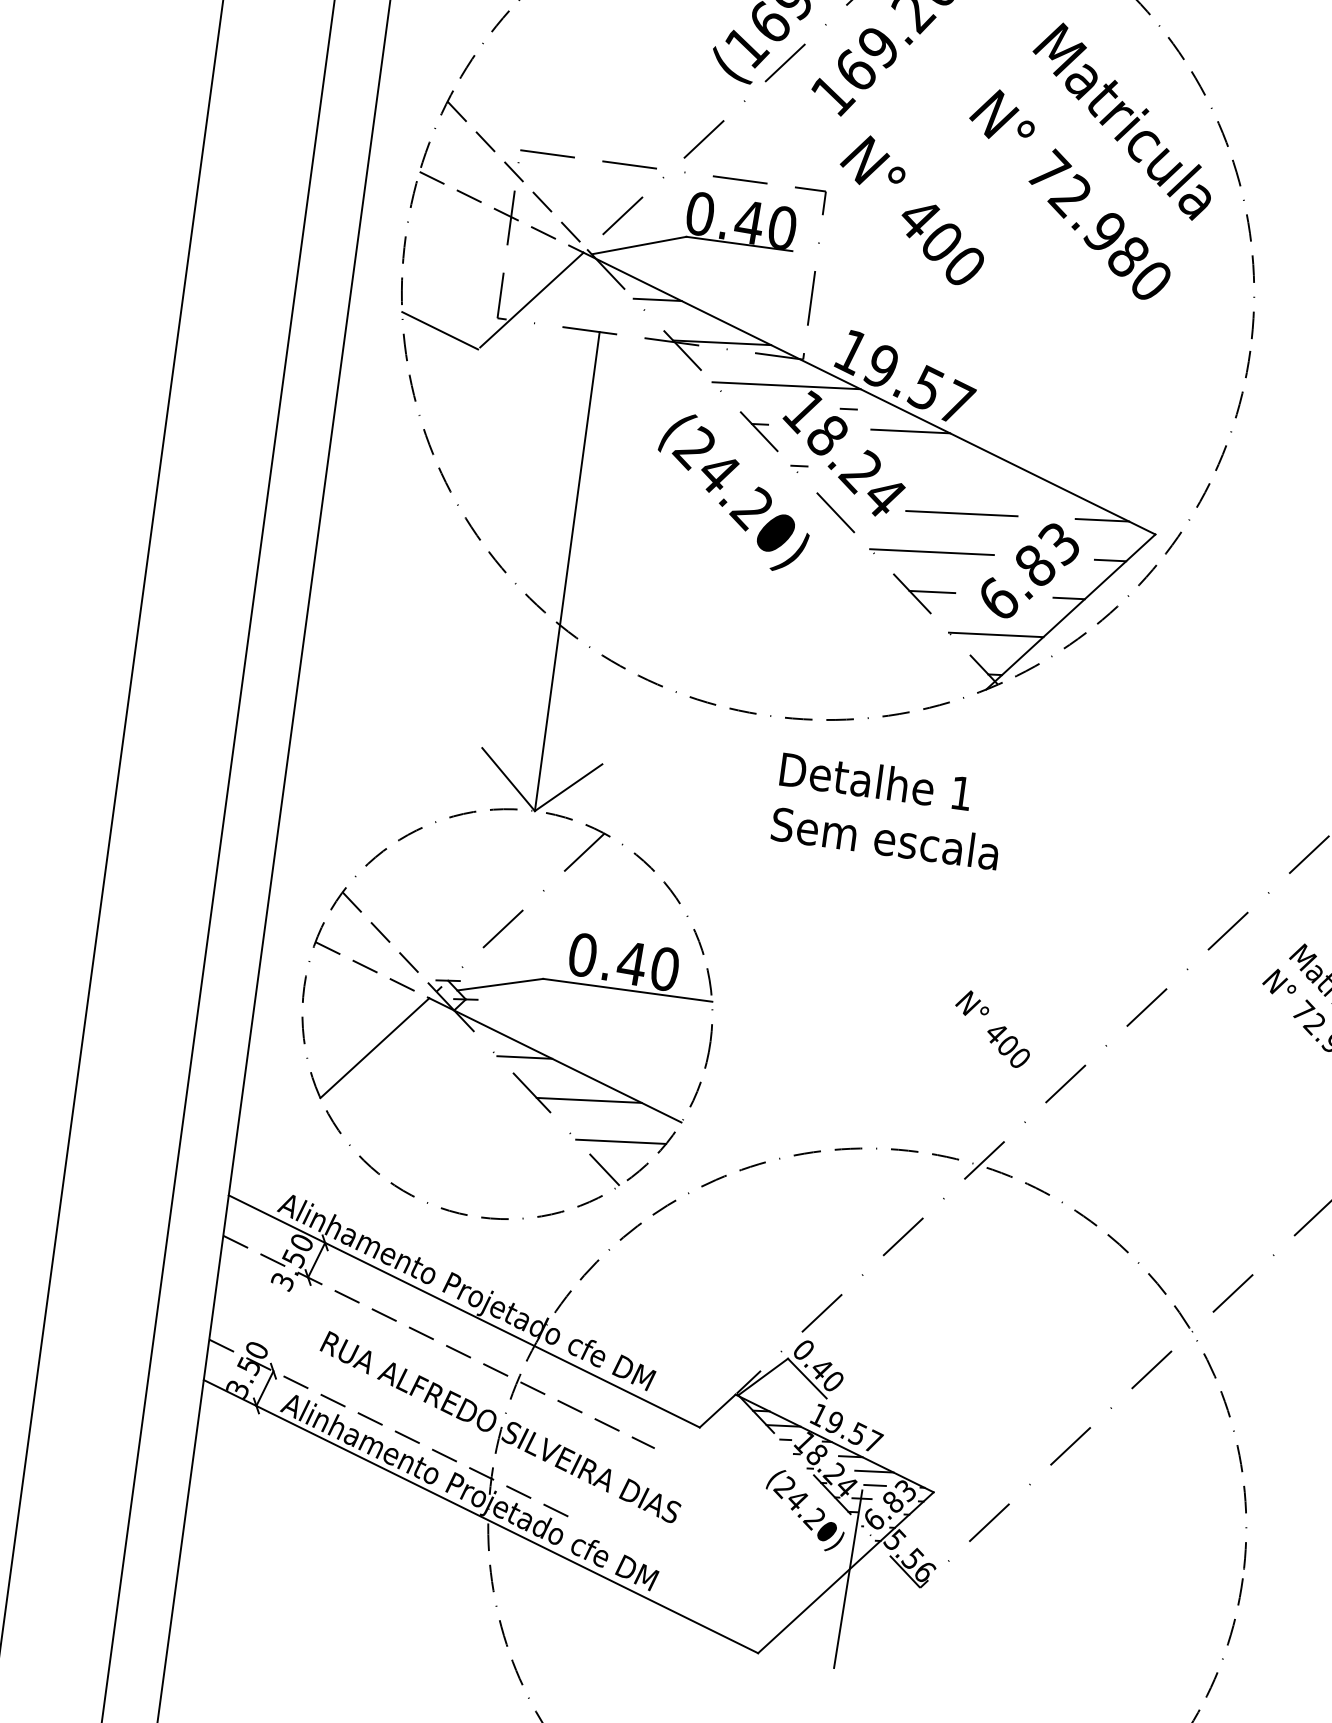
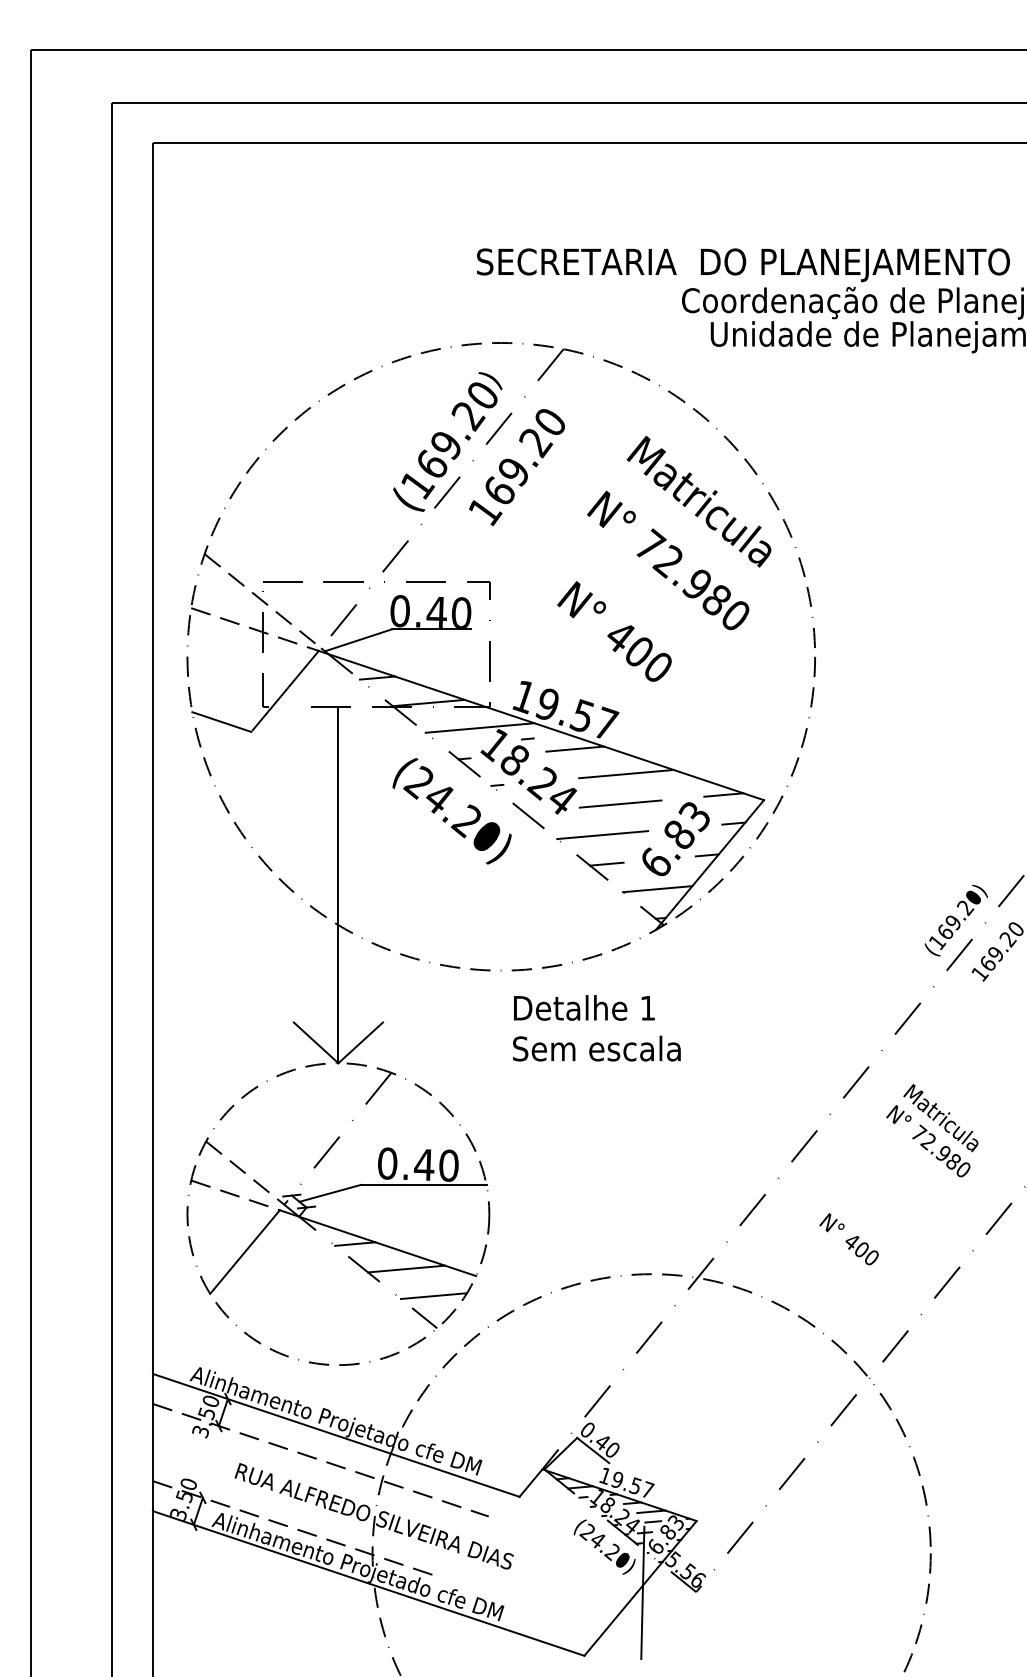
text: (912, 210) -> (614, 631), moved
line: (975, 473) -> (626, 773), added
text: (991, 1029) -> (848, 1239), moved

